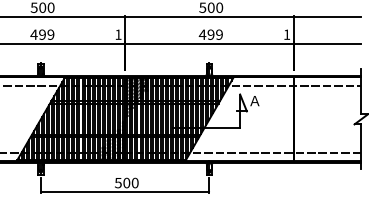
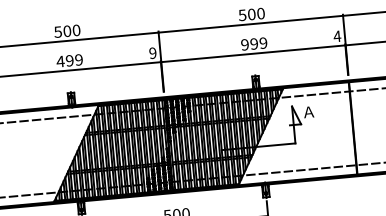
text: (118, 34) -> (152, 52), 1 -> 9
text: (202, 34) -> (244, 44), 499 -> 999
text: (286, 34) -> (336, 36), 1 -> 4

